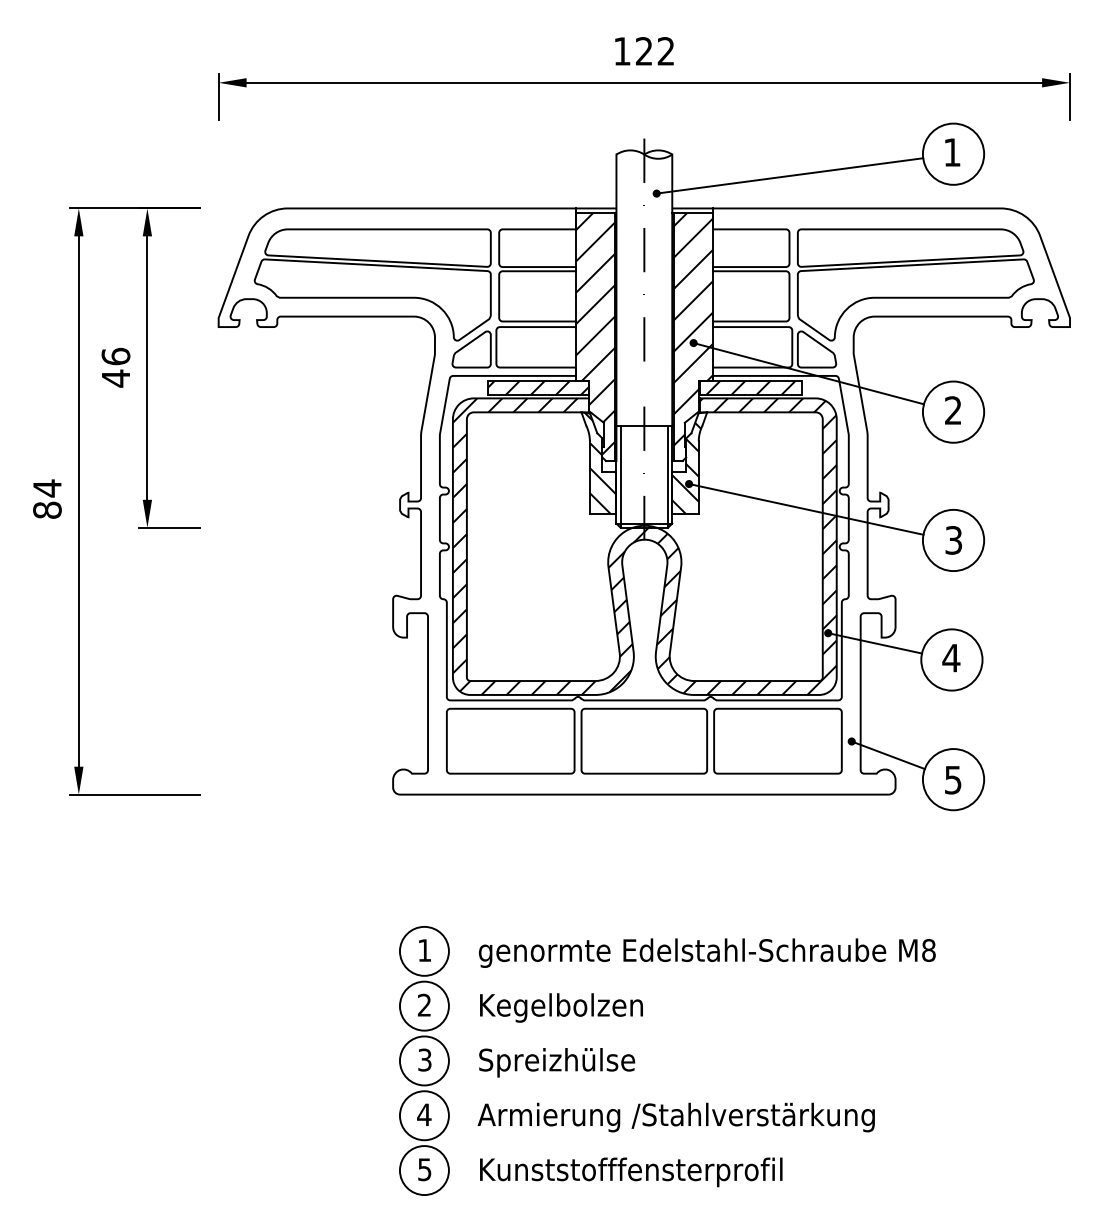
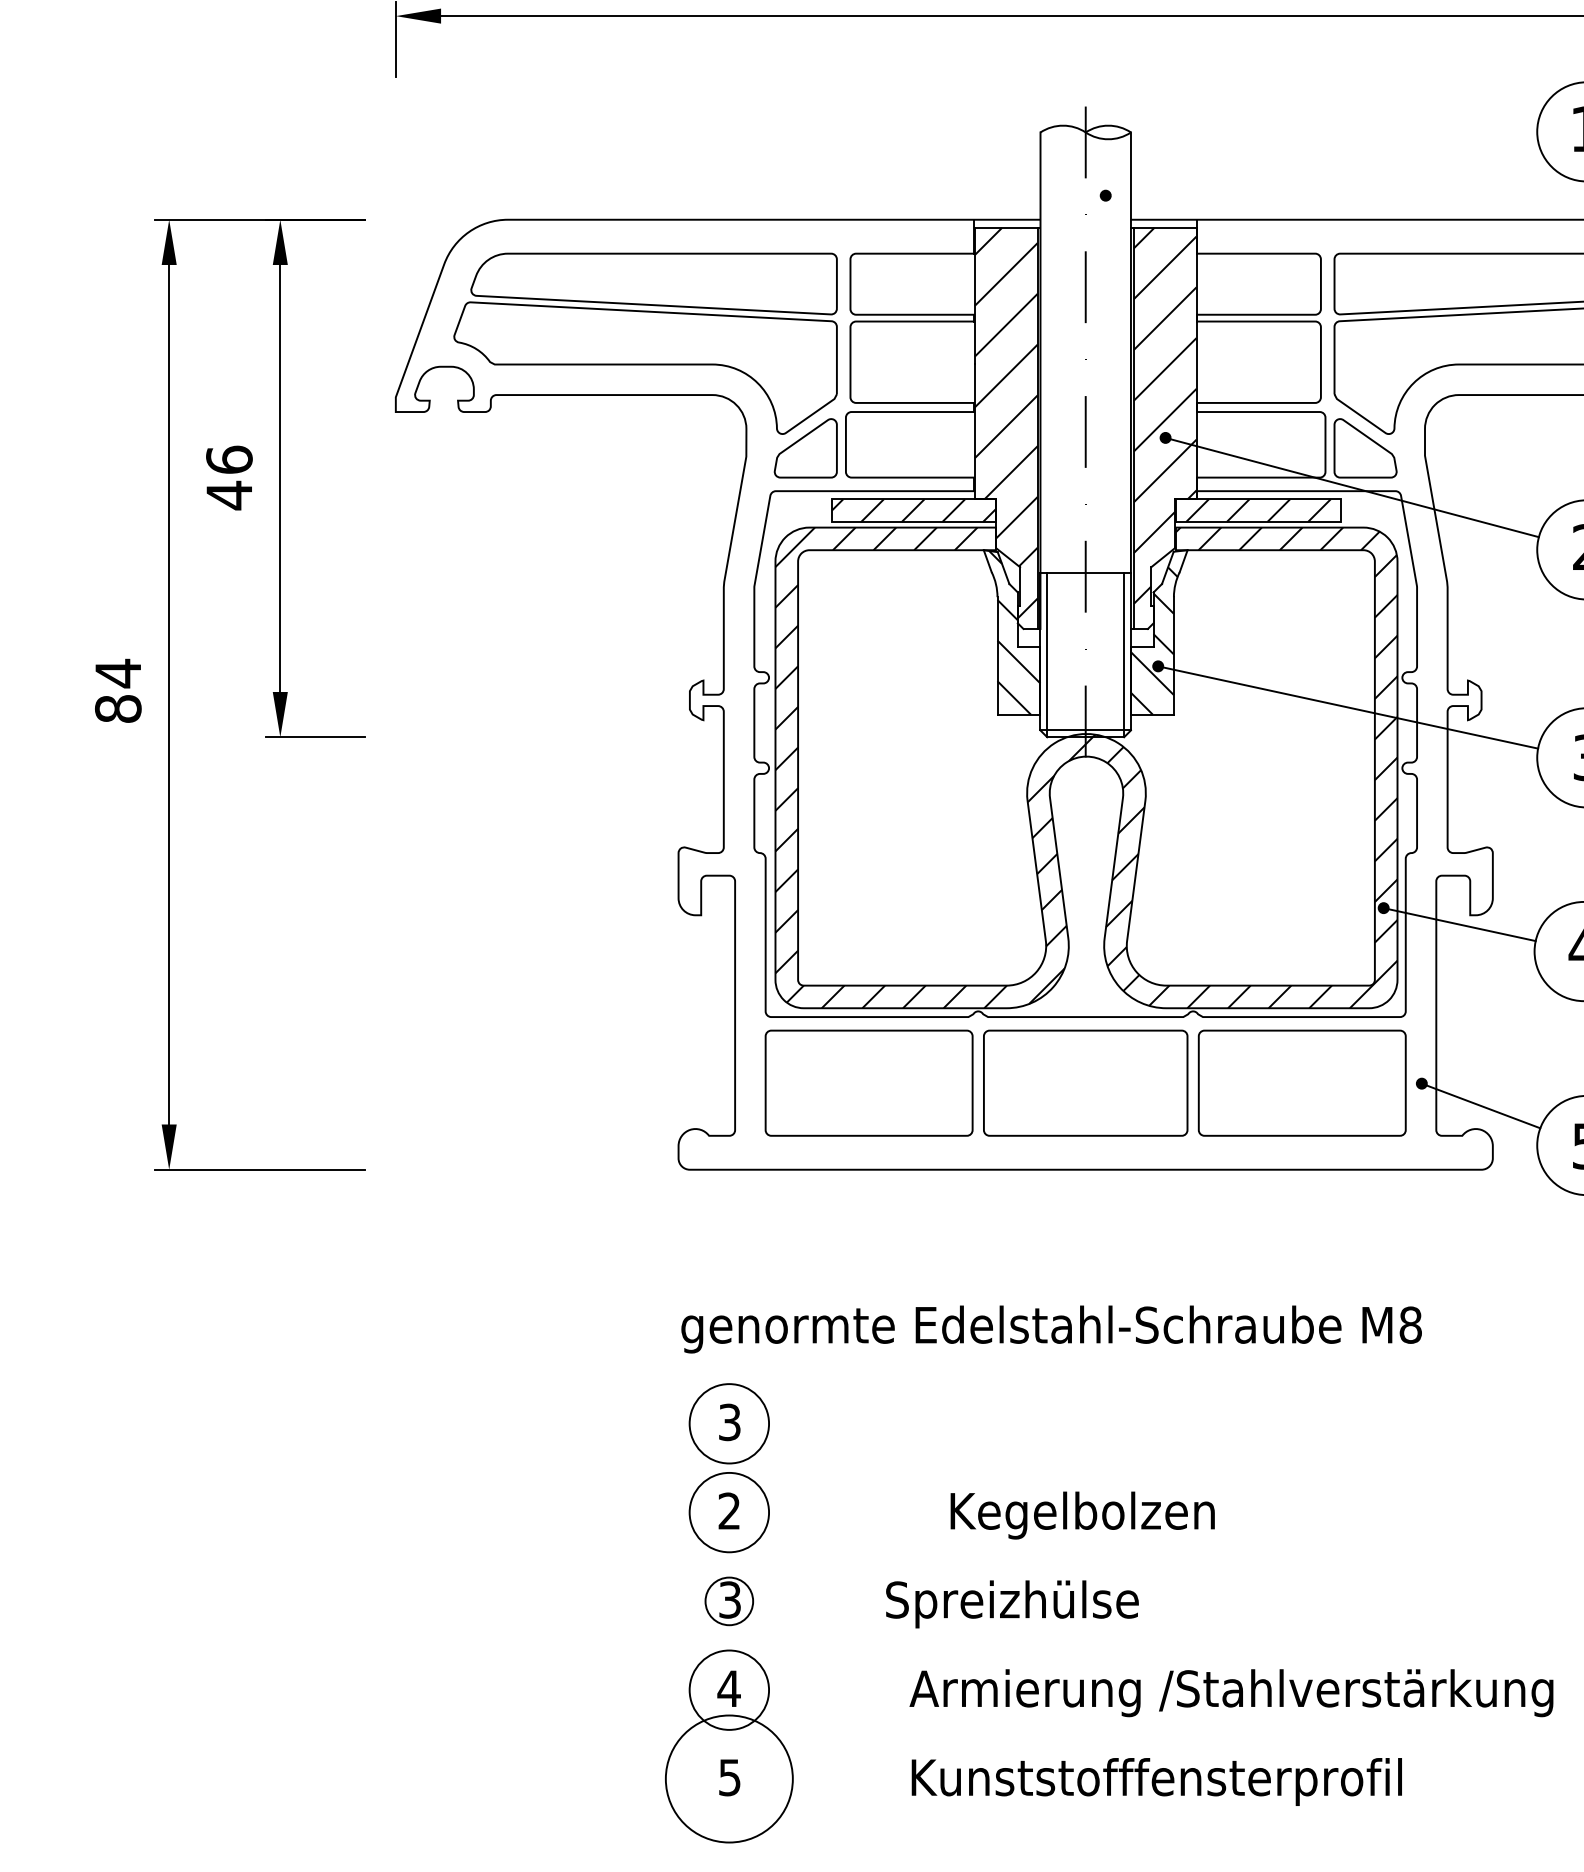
line: (789, 175) -> (1320, 166), removed
text: (424, 950) -> (729, 1422), 1 -> 3
text: (706, 952) -> (1050, 1328), moved
text: (561, 1007) -> (1082, 1514), moved
circle: (423, 1060) -> (727, 1600), size x0.6
text: (557, 1062) -> (1013, 1603), moved
text: (675, 1117) -> (1230, 1693), moved
circle: (423, 1170) -> (727, 1778), size x1.6
text: (631, 1172) -> (1157, 1782), moved

